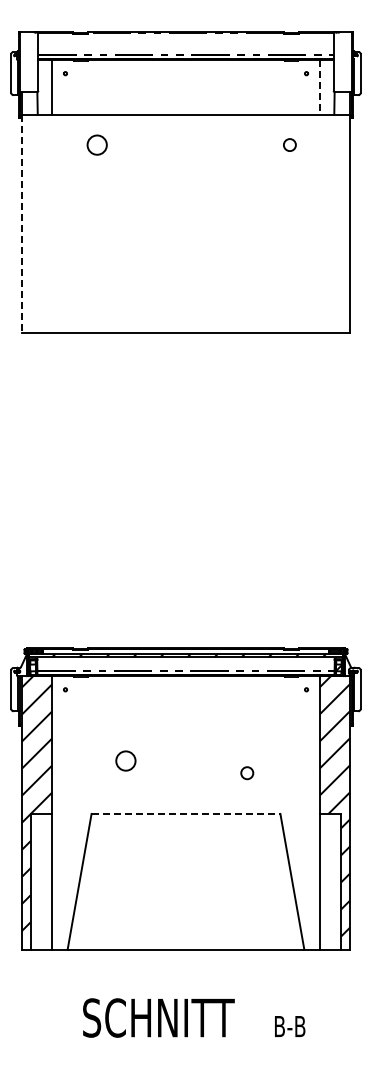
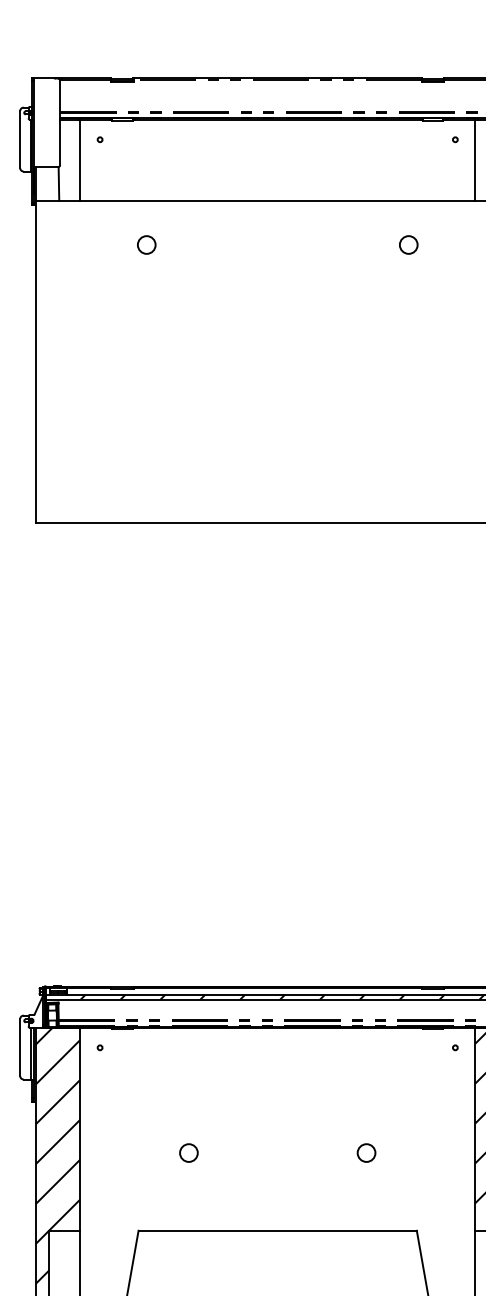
line: (320, 88) -> (475, 161), dashed -> solid
circle: (96, 144) -> (145, 244), size x0.62
circle: (289, 144) -> (408, 244), moved
line: (21, 224) -> (35, 362), dashed -> solid
circle: (125, 761) -> (188, 1153), size x0.62
circle: (247, 773) -> (366, 1153), moved
line: (186, 813) -> (278, 1230), dashed -> solid

